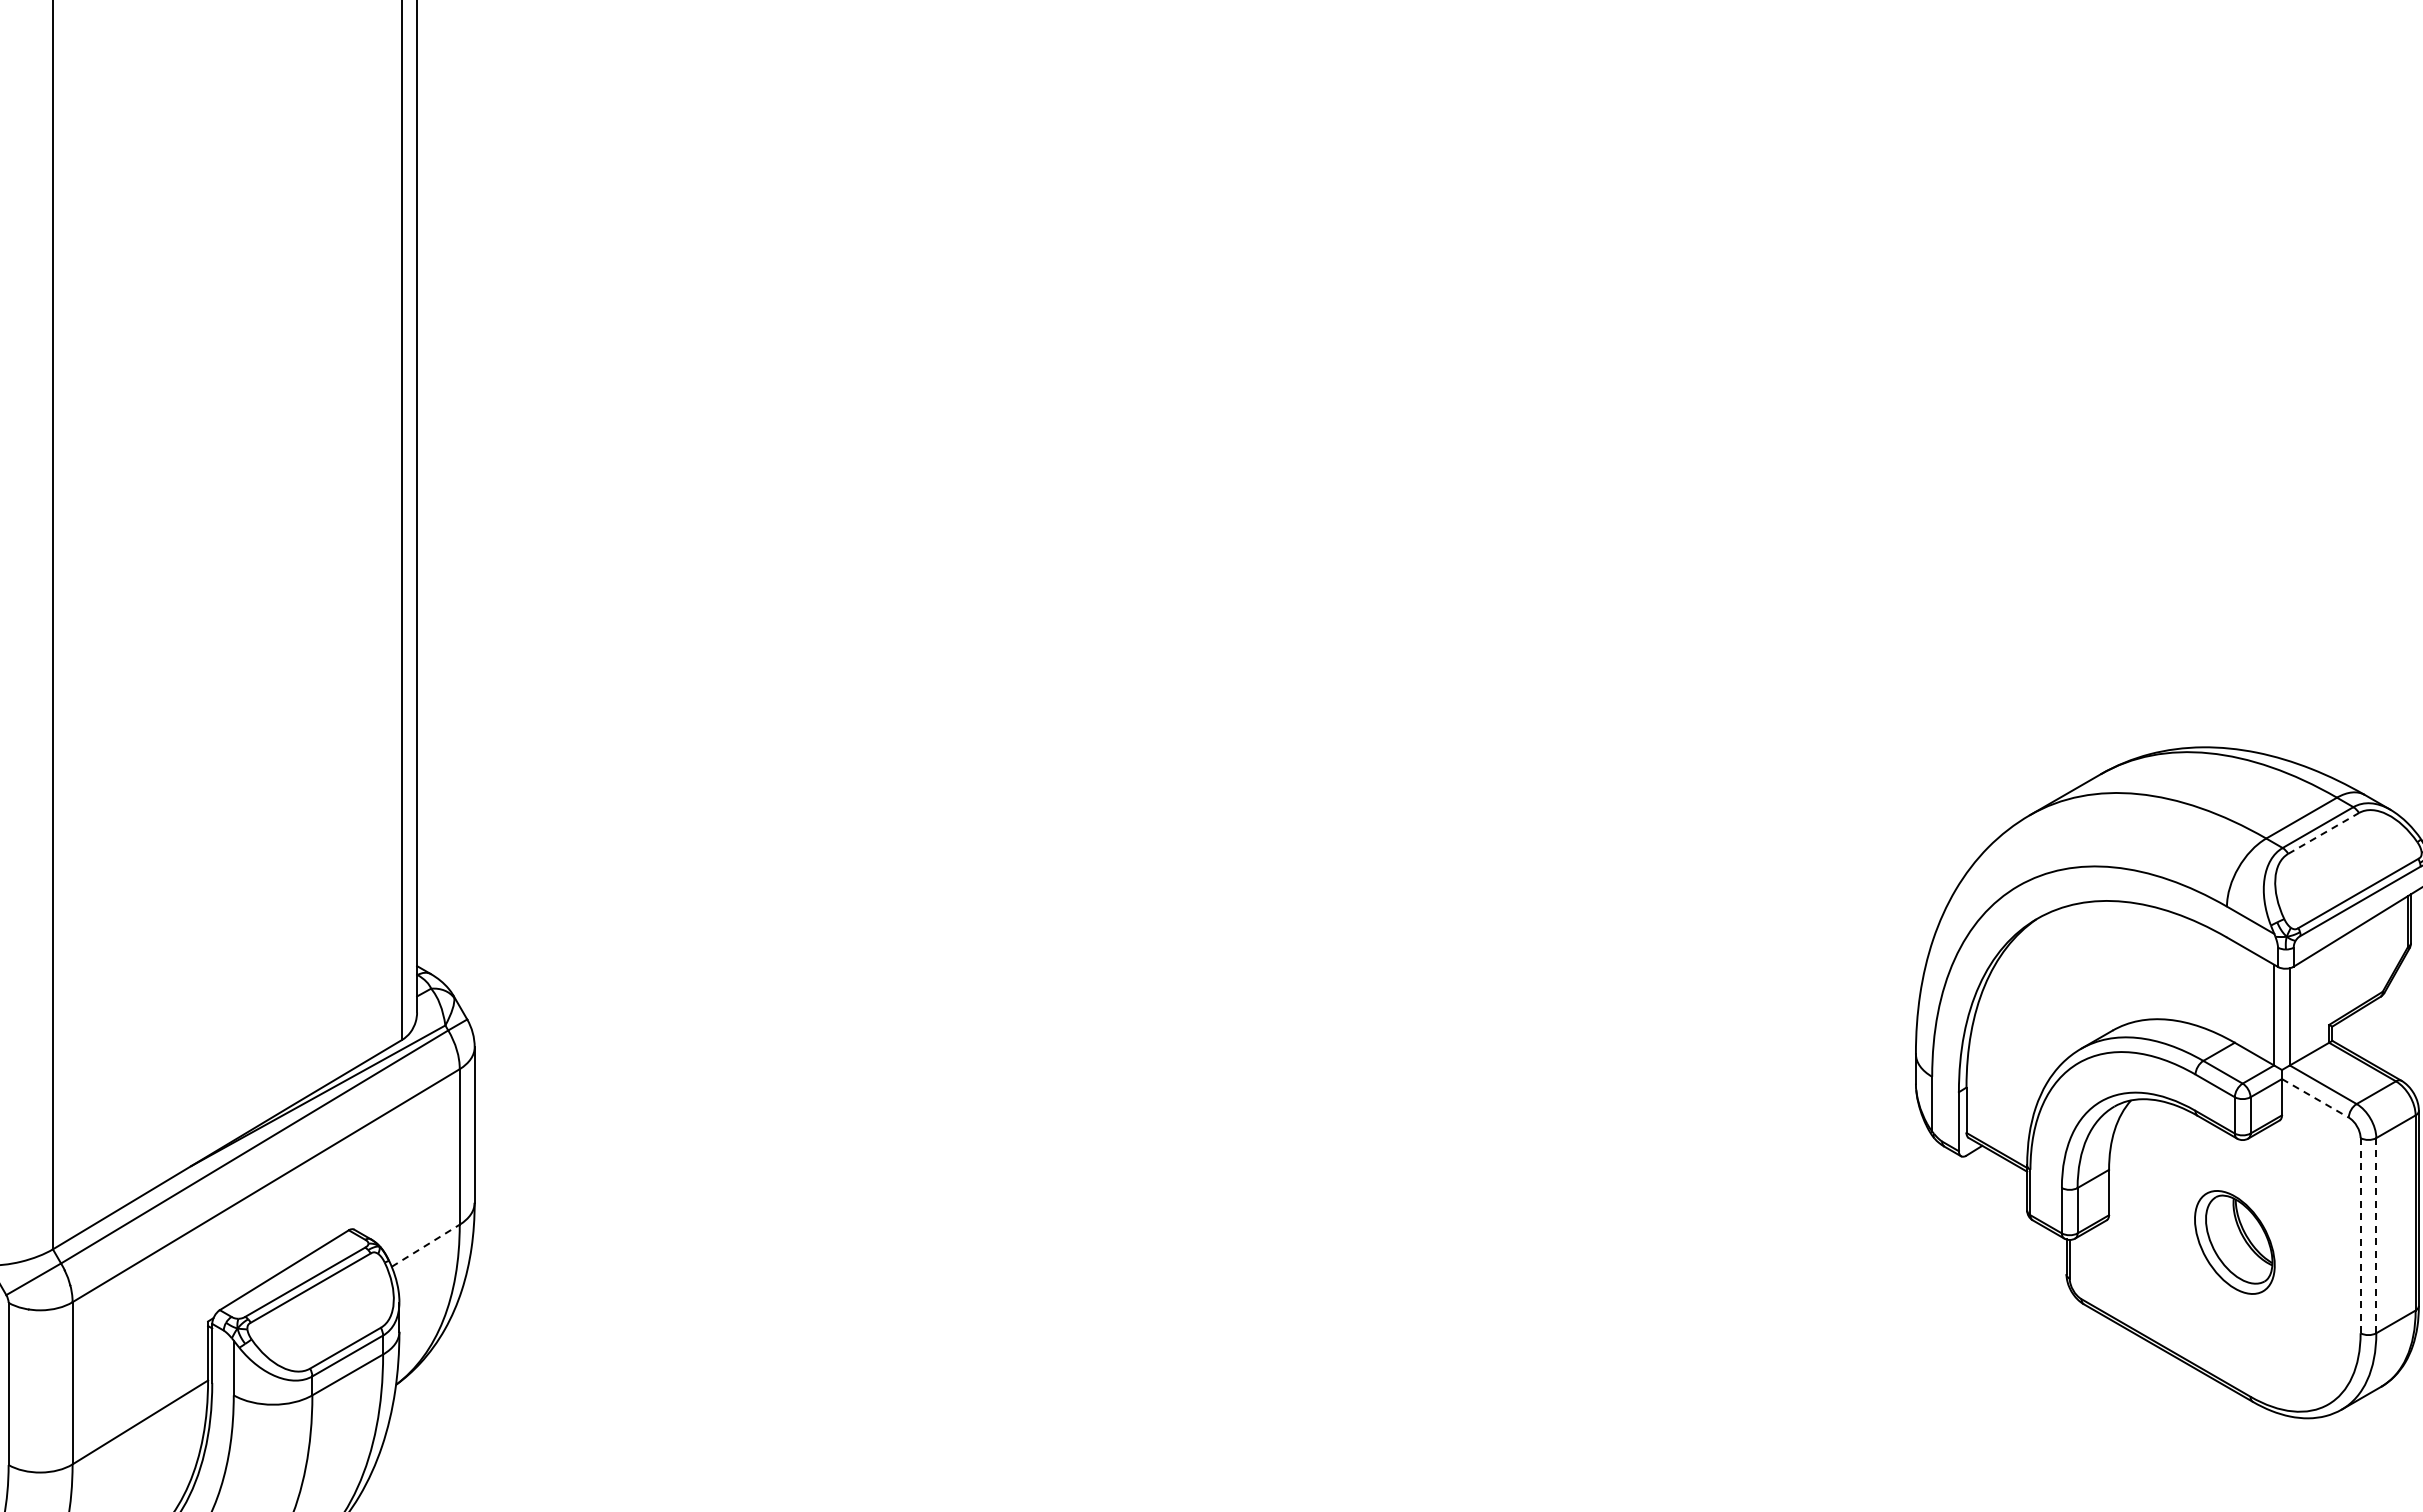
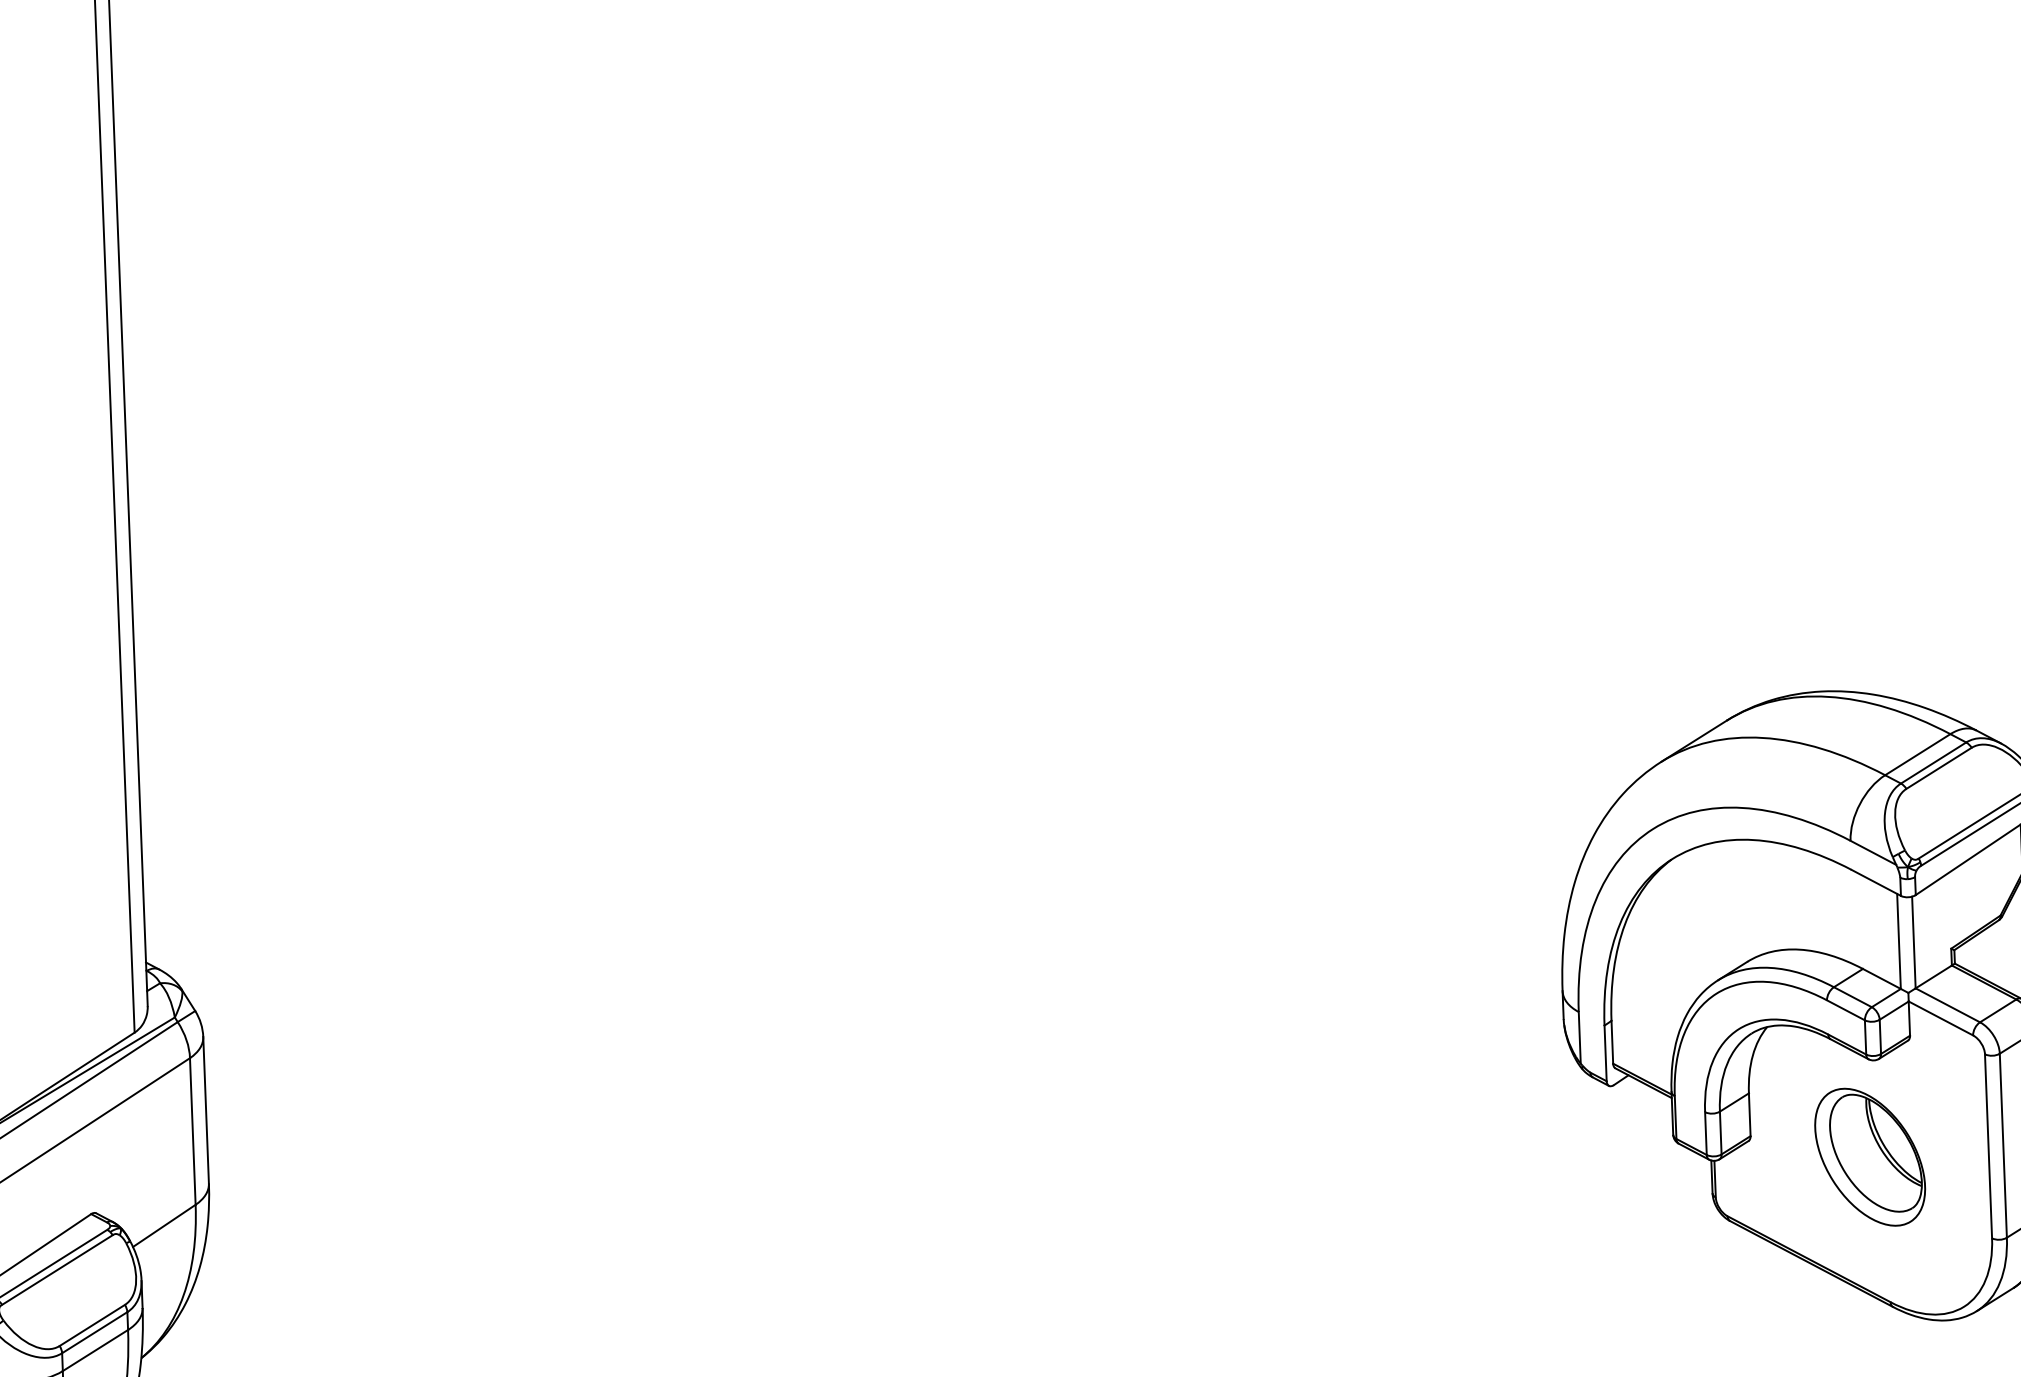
line: (2323, 833) -> (1938, 768), dashed -> solid
line: (2315, 1098) -> (1941, 1018), dashed -> solid
line: (2360, 1235) -> (1988, 1146), dashed -> solid
line: (2376, 1235) -> (2003, 1145), dashed -> solid
part: (2234, 1242) -> (1869, 1157), size x1.43
line: (425, 1245) -> (164, 1225), dashed -> solid

